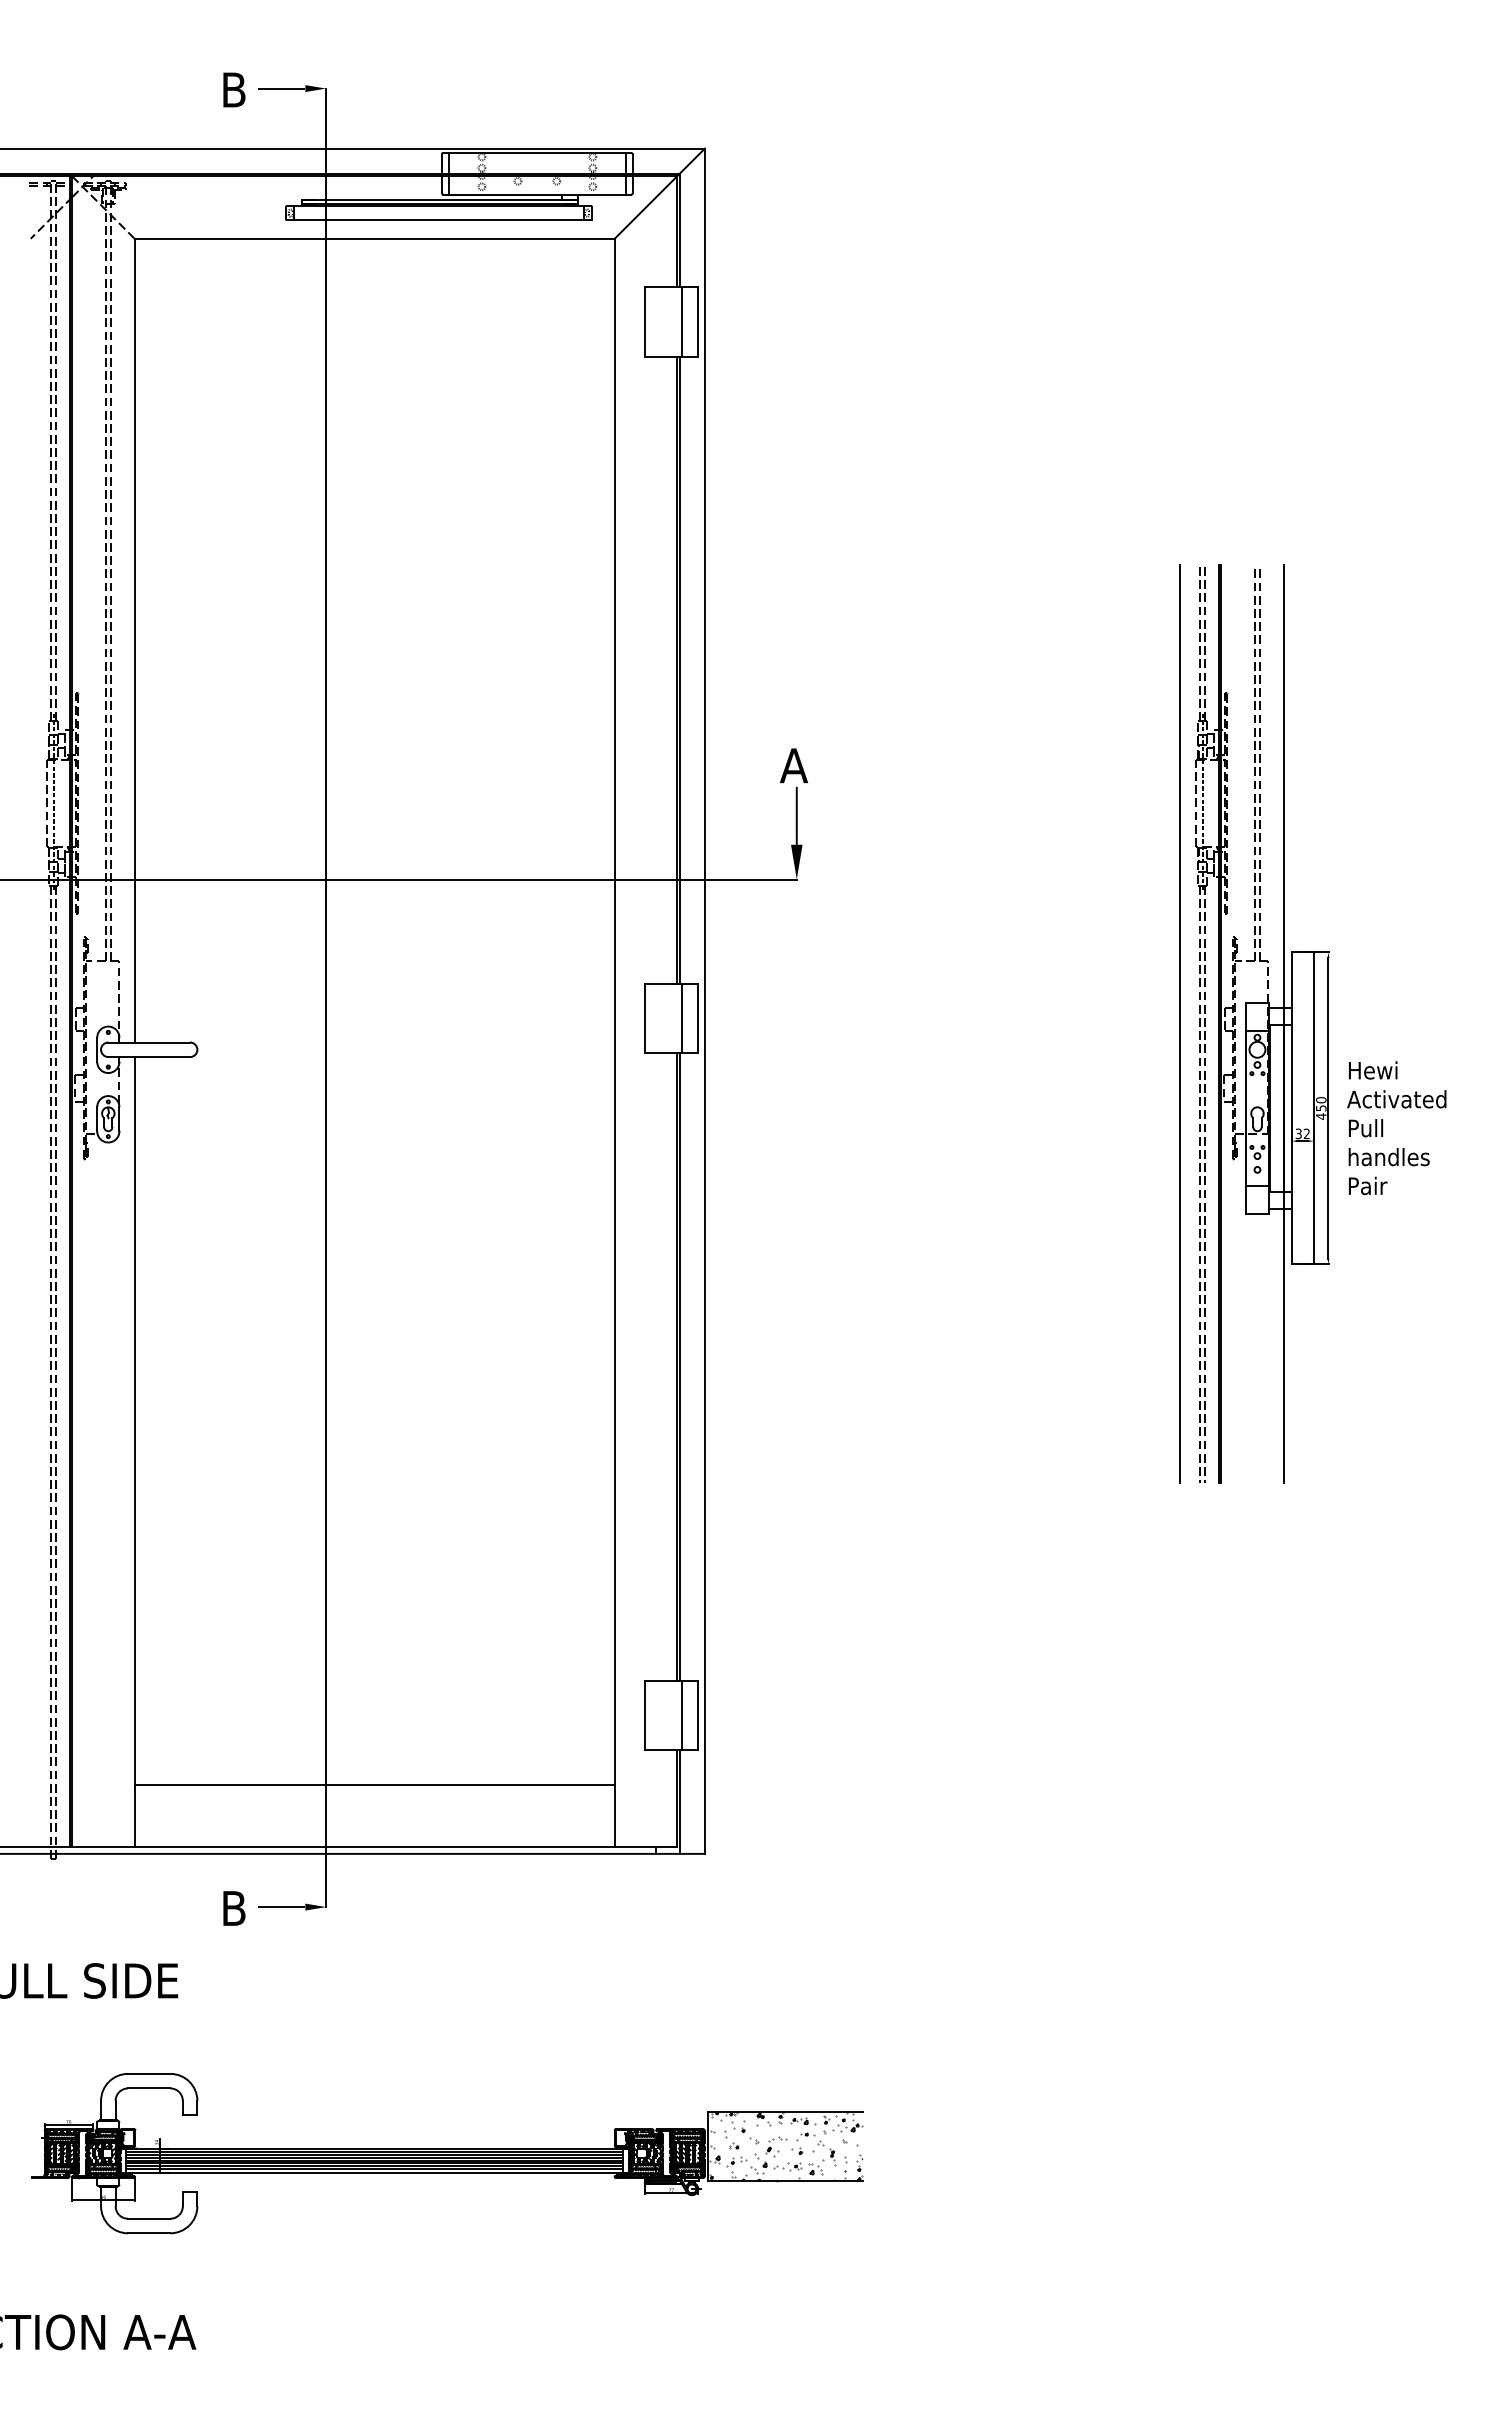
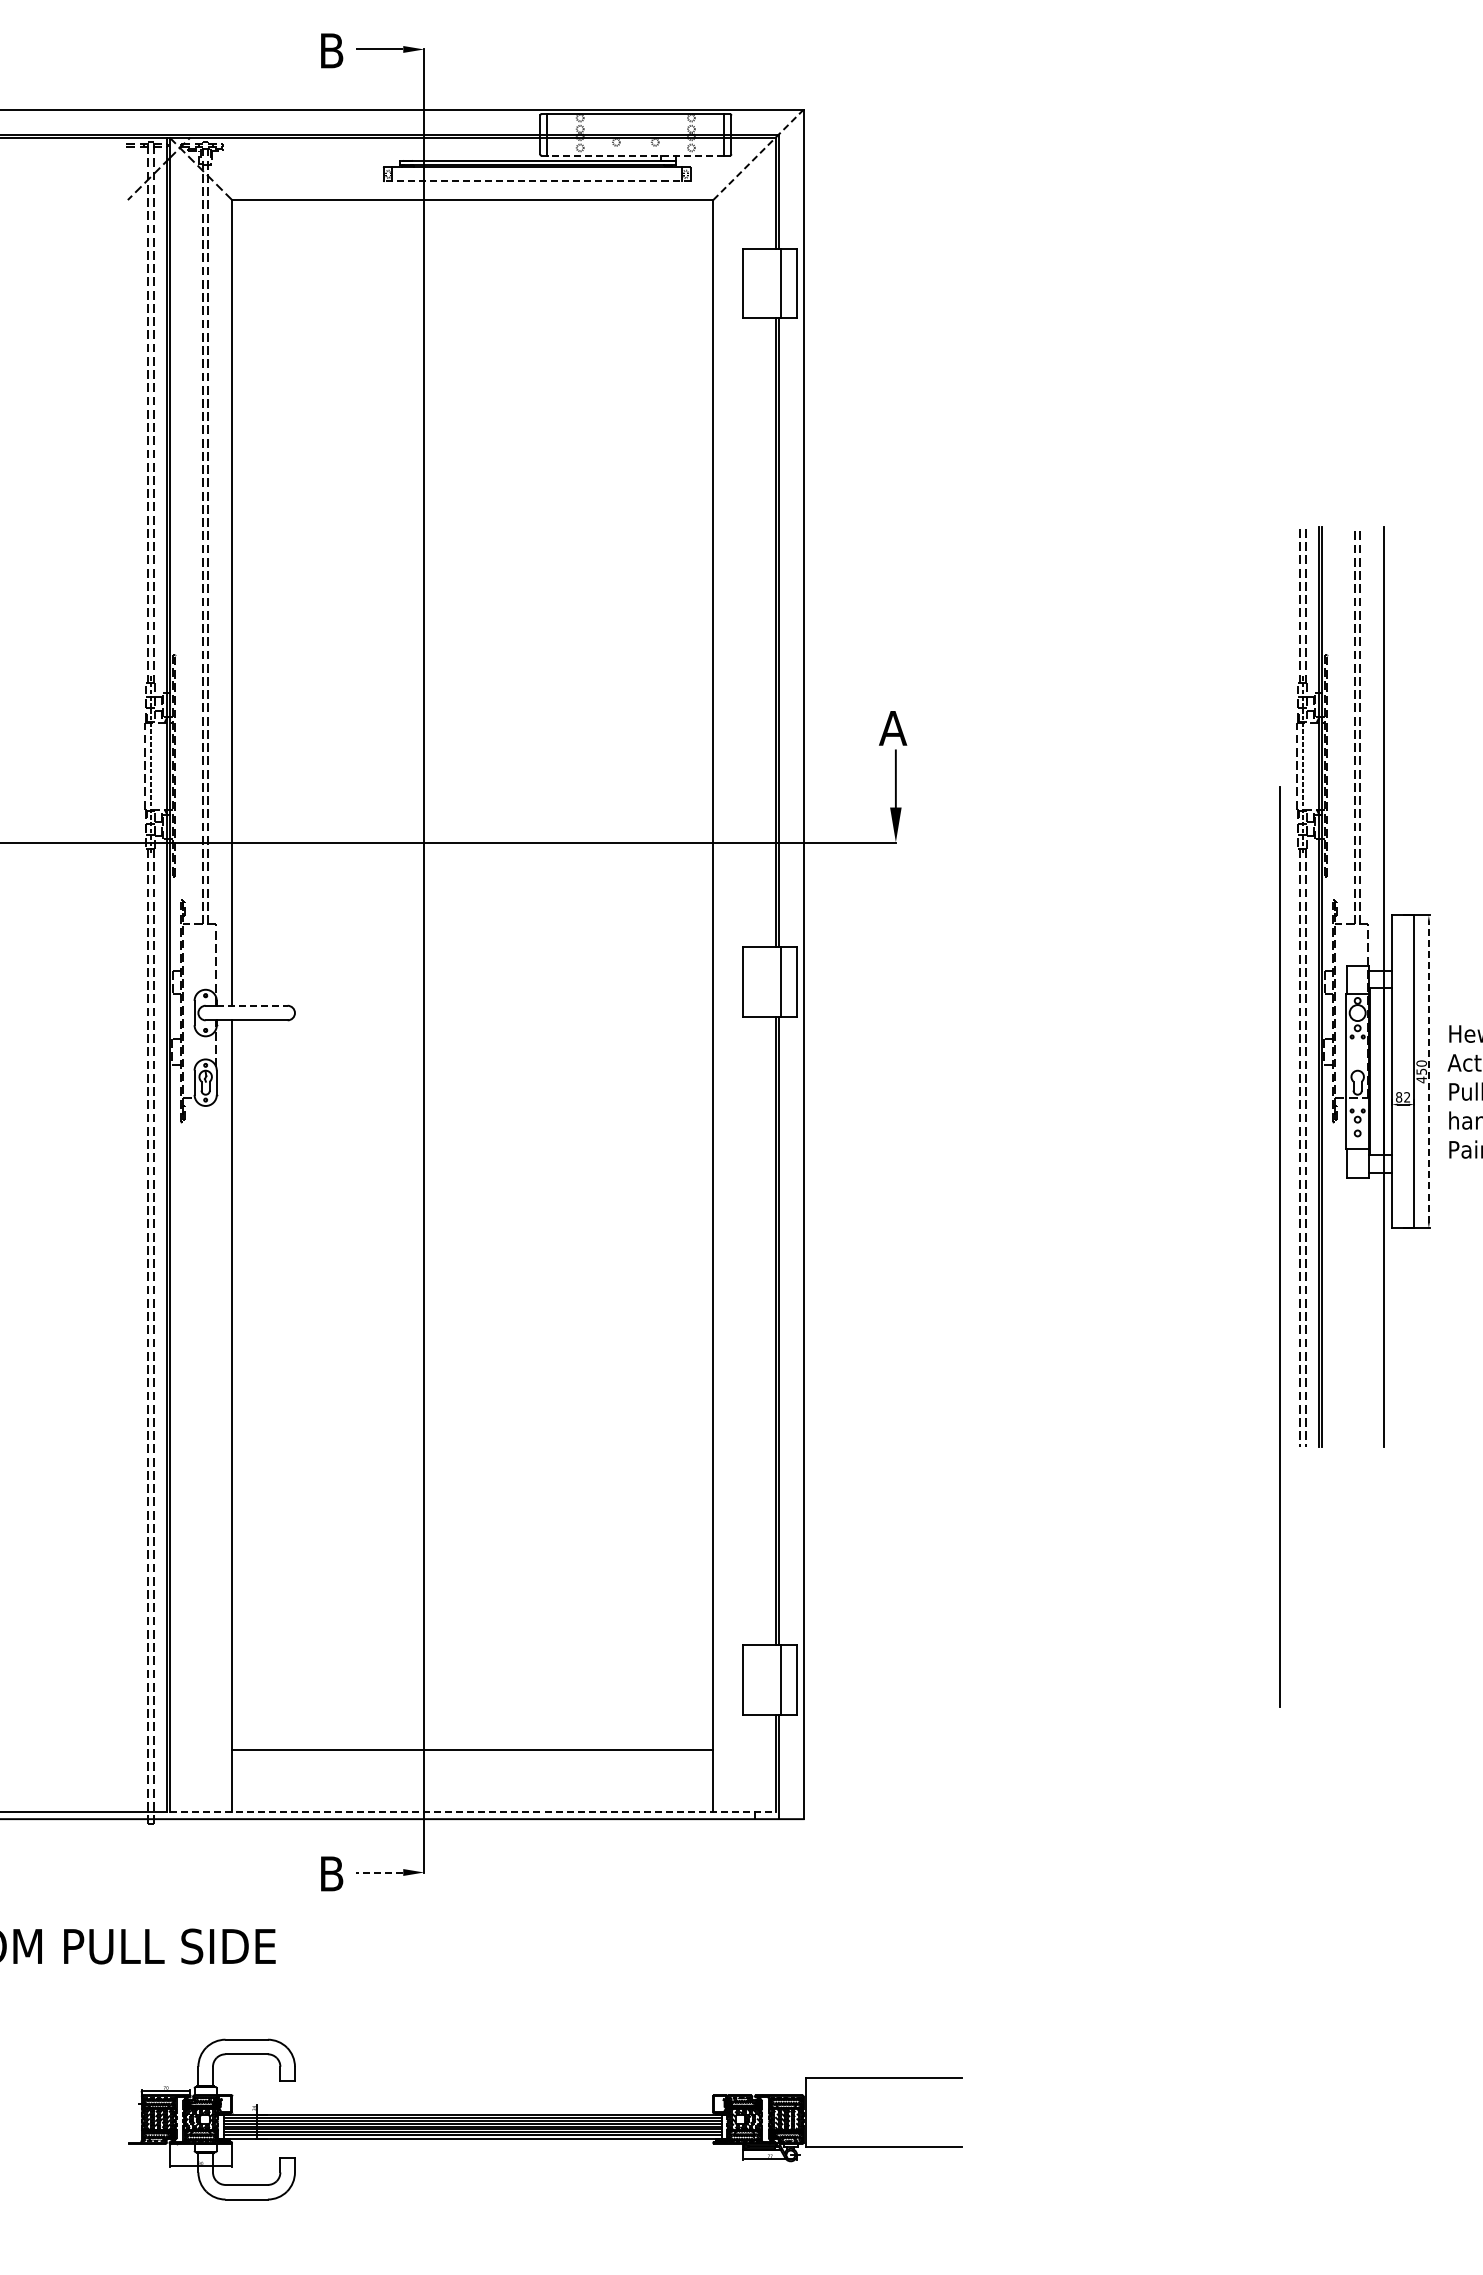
line: (659, 193) -> (758, 154), solid -> dashed
line: (536, 194) -> (634, 155), solid -> dashed
line: (439, 220) -> (537, 181), solid -> dashed
line: (1179, 1023) -> (1279, 1246), moved
line: (155, 1042) -> (252, 1005), solid -> dashed
line: (1328, 1107) -> (1428, 1070), solid -> dashed
text: (1298, 1133) -> (1398, 1096), 32 -> 82
line: (375, 1846) -> (473, 1811), solid -> dashed
line: (281, 1907) -> (379, 1872), solid -> dashed
hatch: (784, 2146) -> (883, 2112), removed

